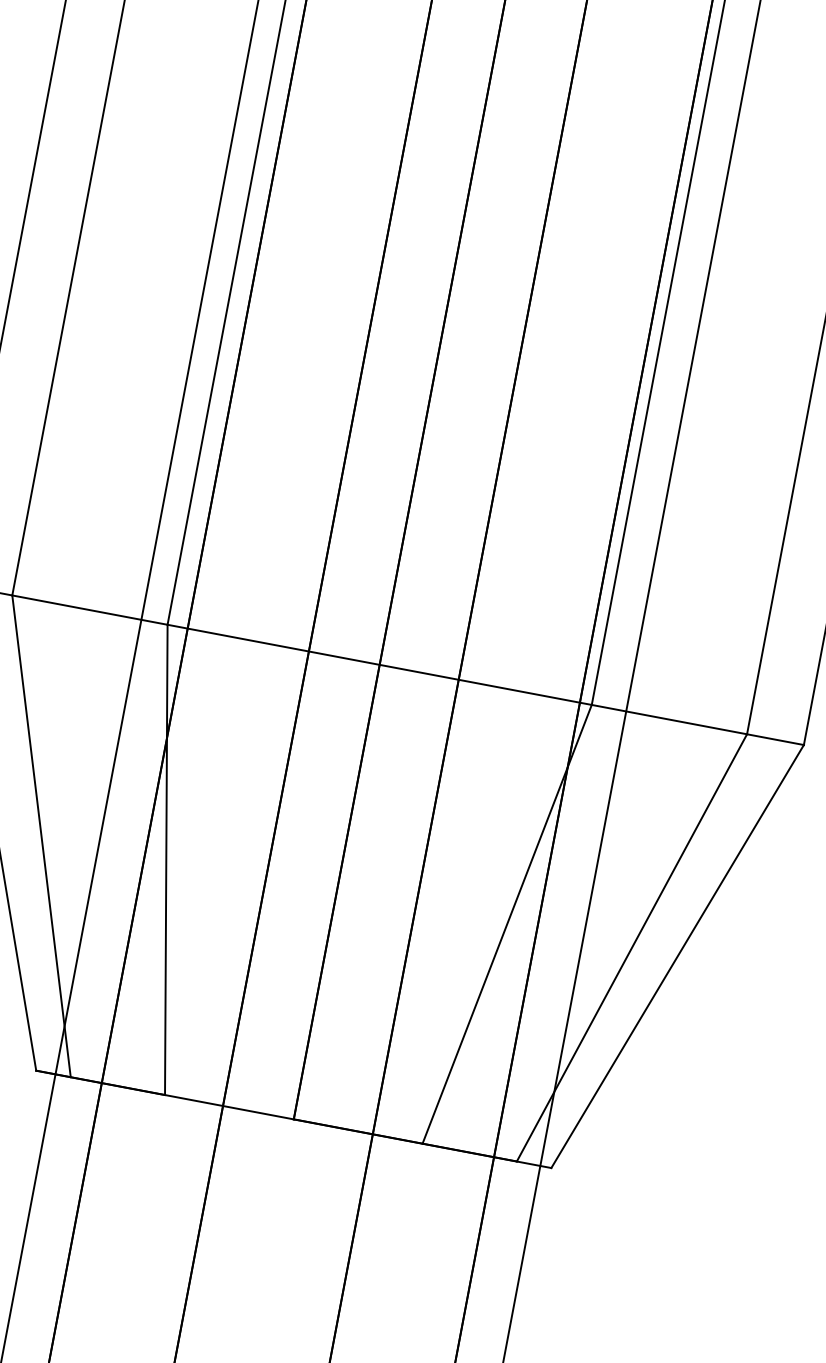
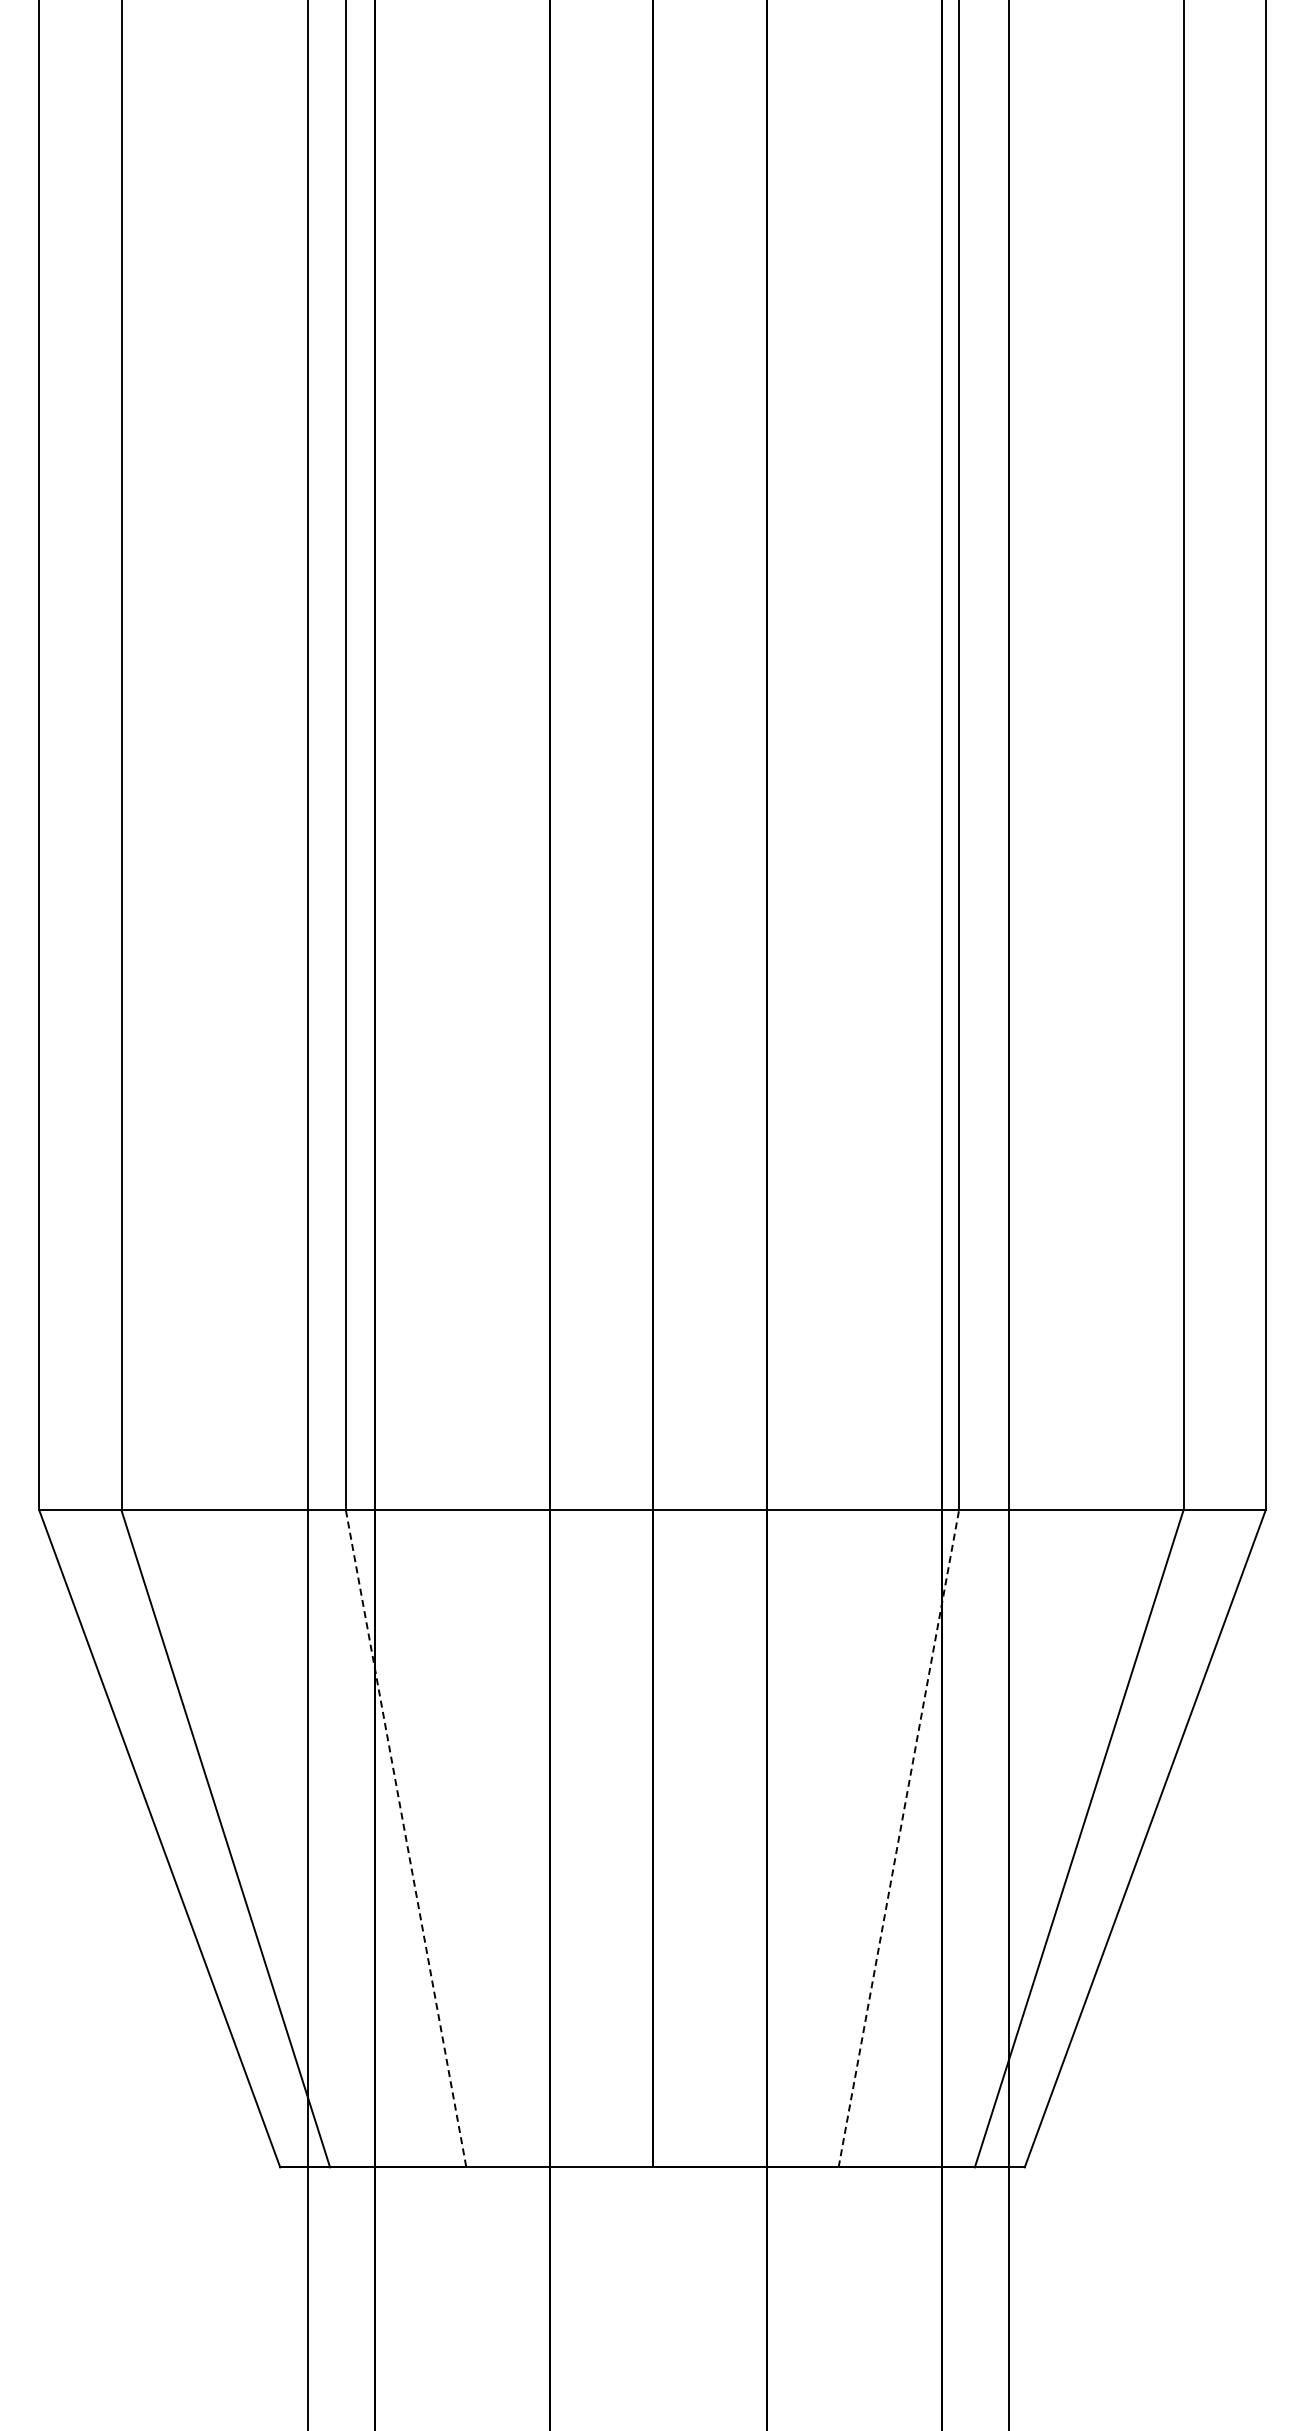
line: (166, 859) -> (406, 1838), solid -> dashed
line: (507, 924) -> (898, 1838), solid -> dashed

